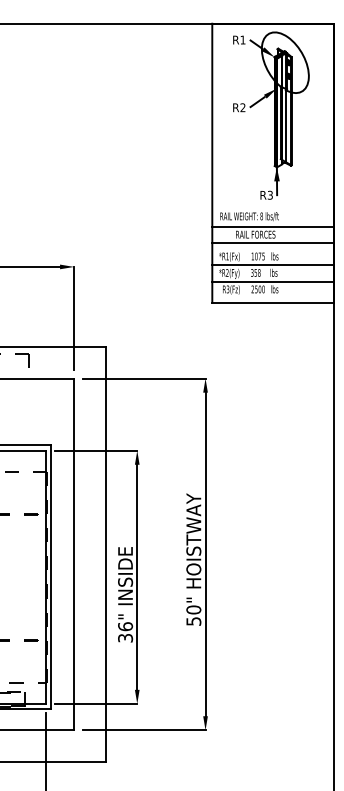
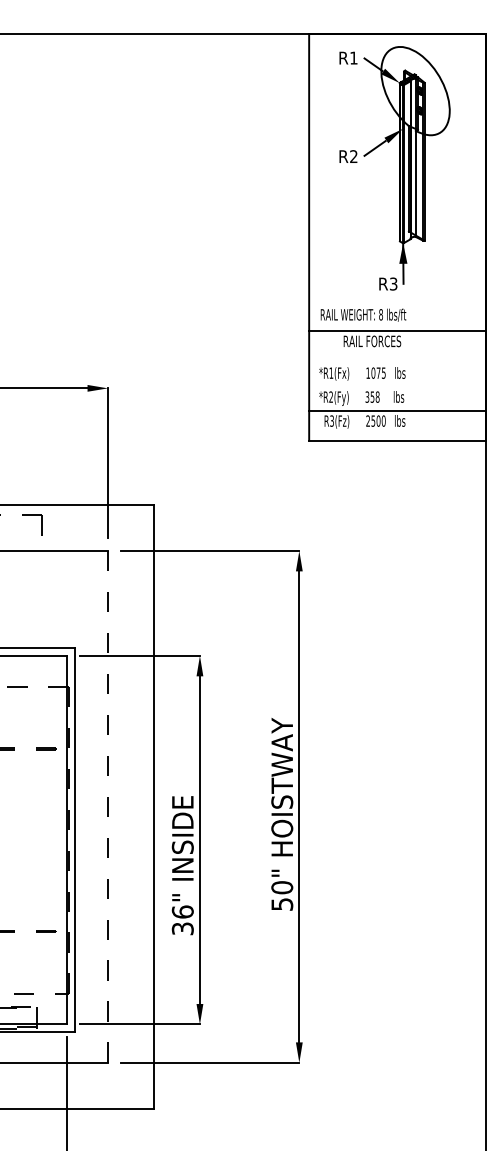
line: (272, 242) -> (396, 352), removed
line: (272, 264) -> (396, 384), removed
line: (74, 554) -> (108, 806), solid -> dashed

